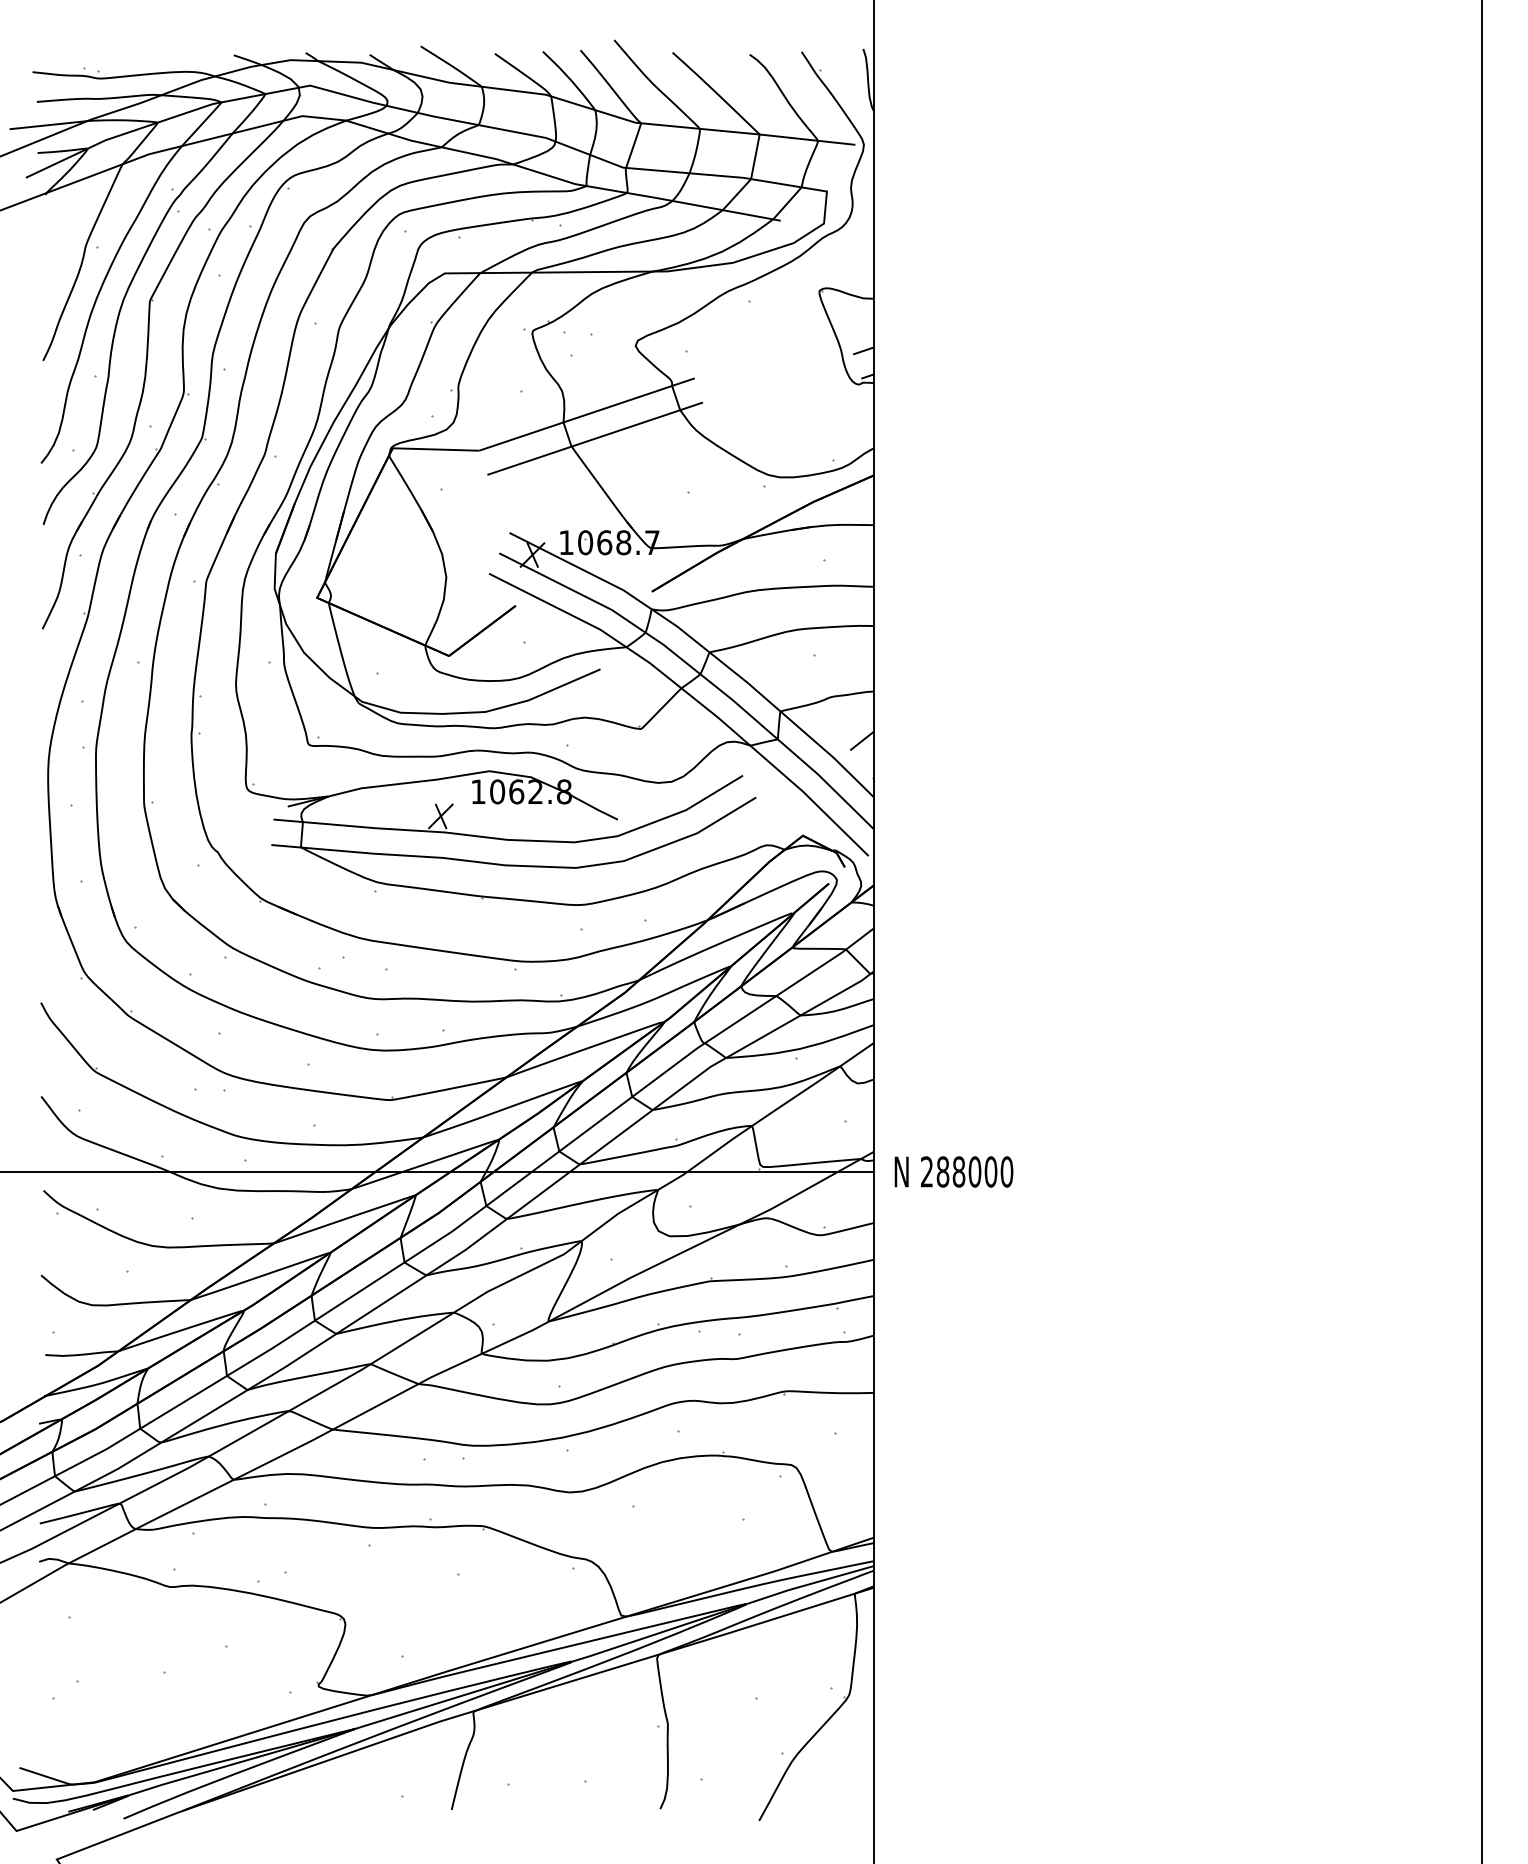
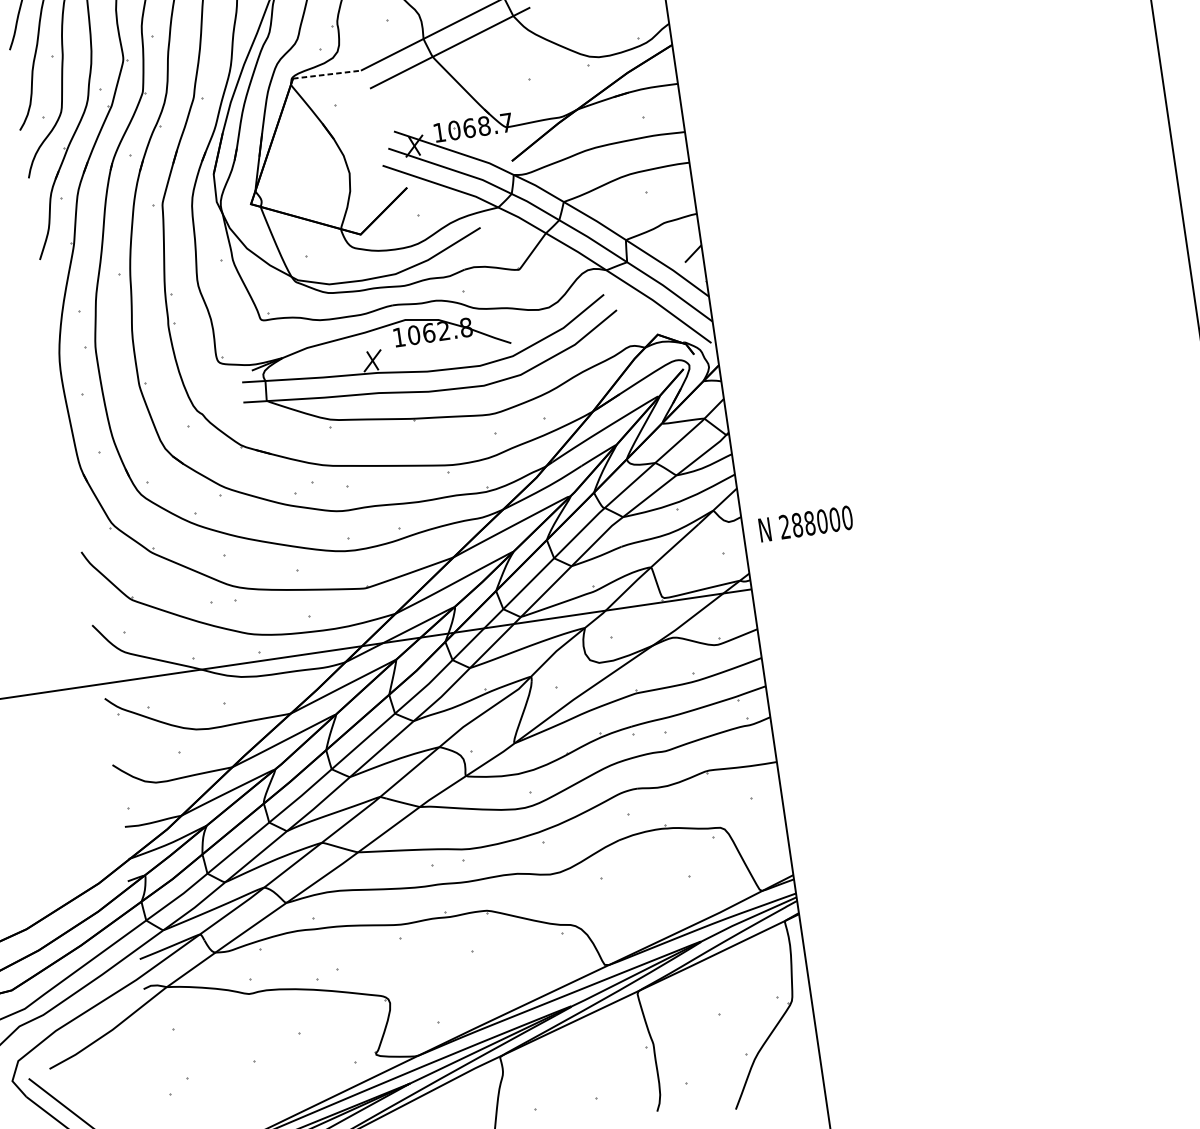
line: (436, 449) -> (327, 74), solid -> dashed
text: (953, 1171) -> (805, 523), moved

